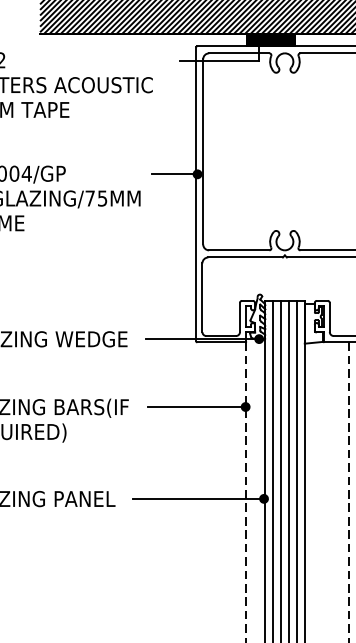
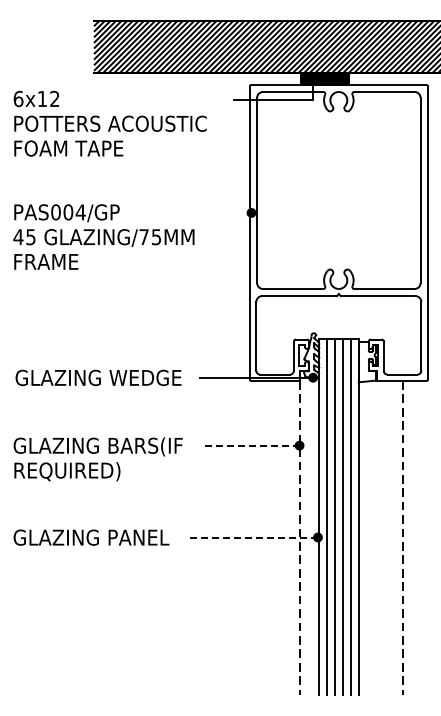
line: (174, 173) -> (228, 212), removed
line: (196, 406) -> (250, 445), solid -> dashed
line: (197, 498) -> (251, 537), solid -> dashed

